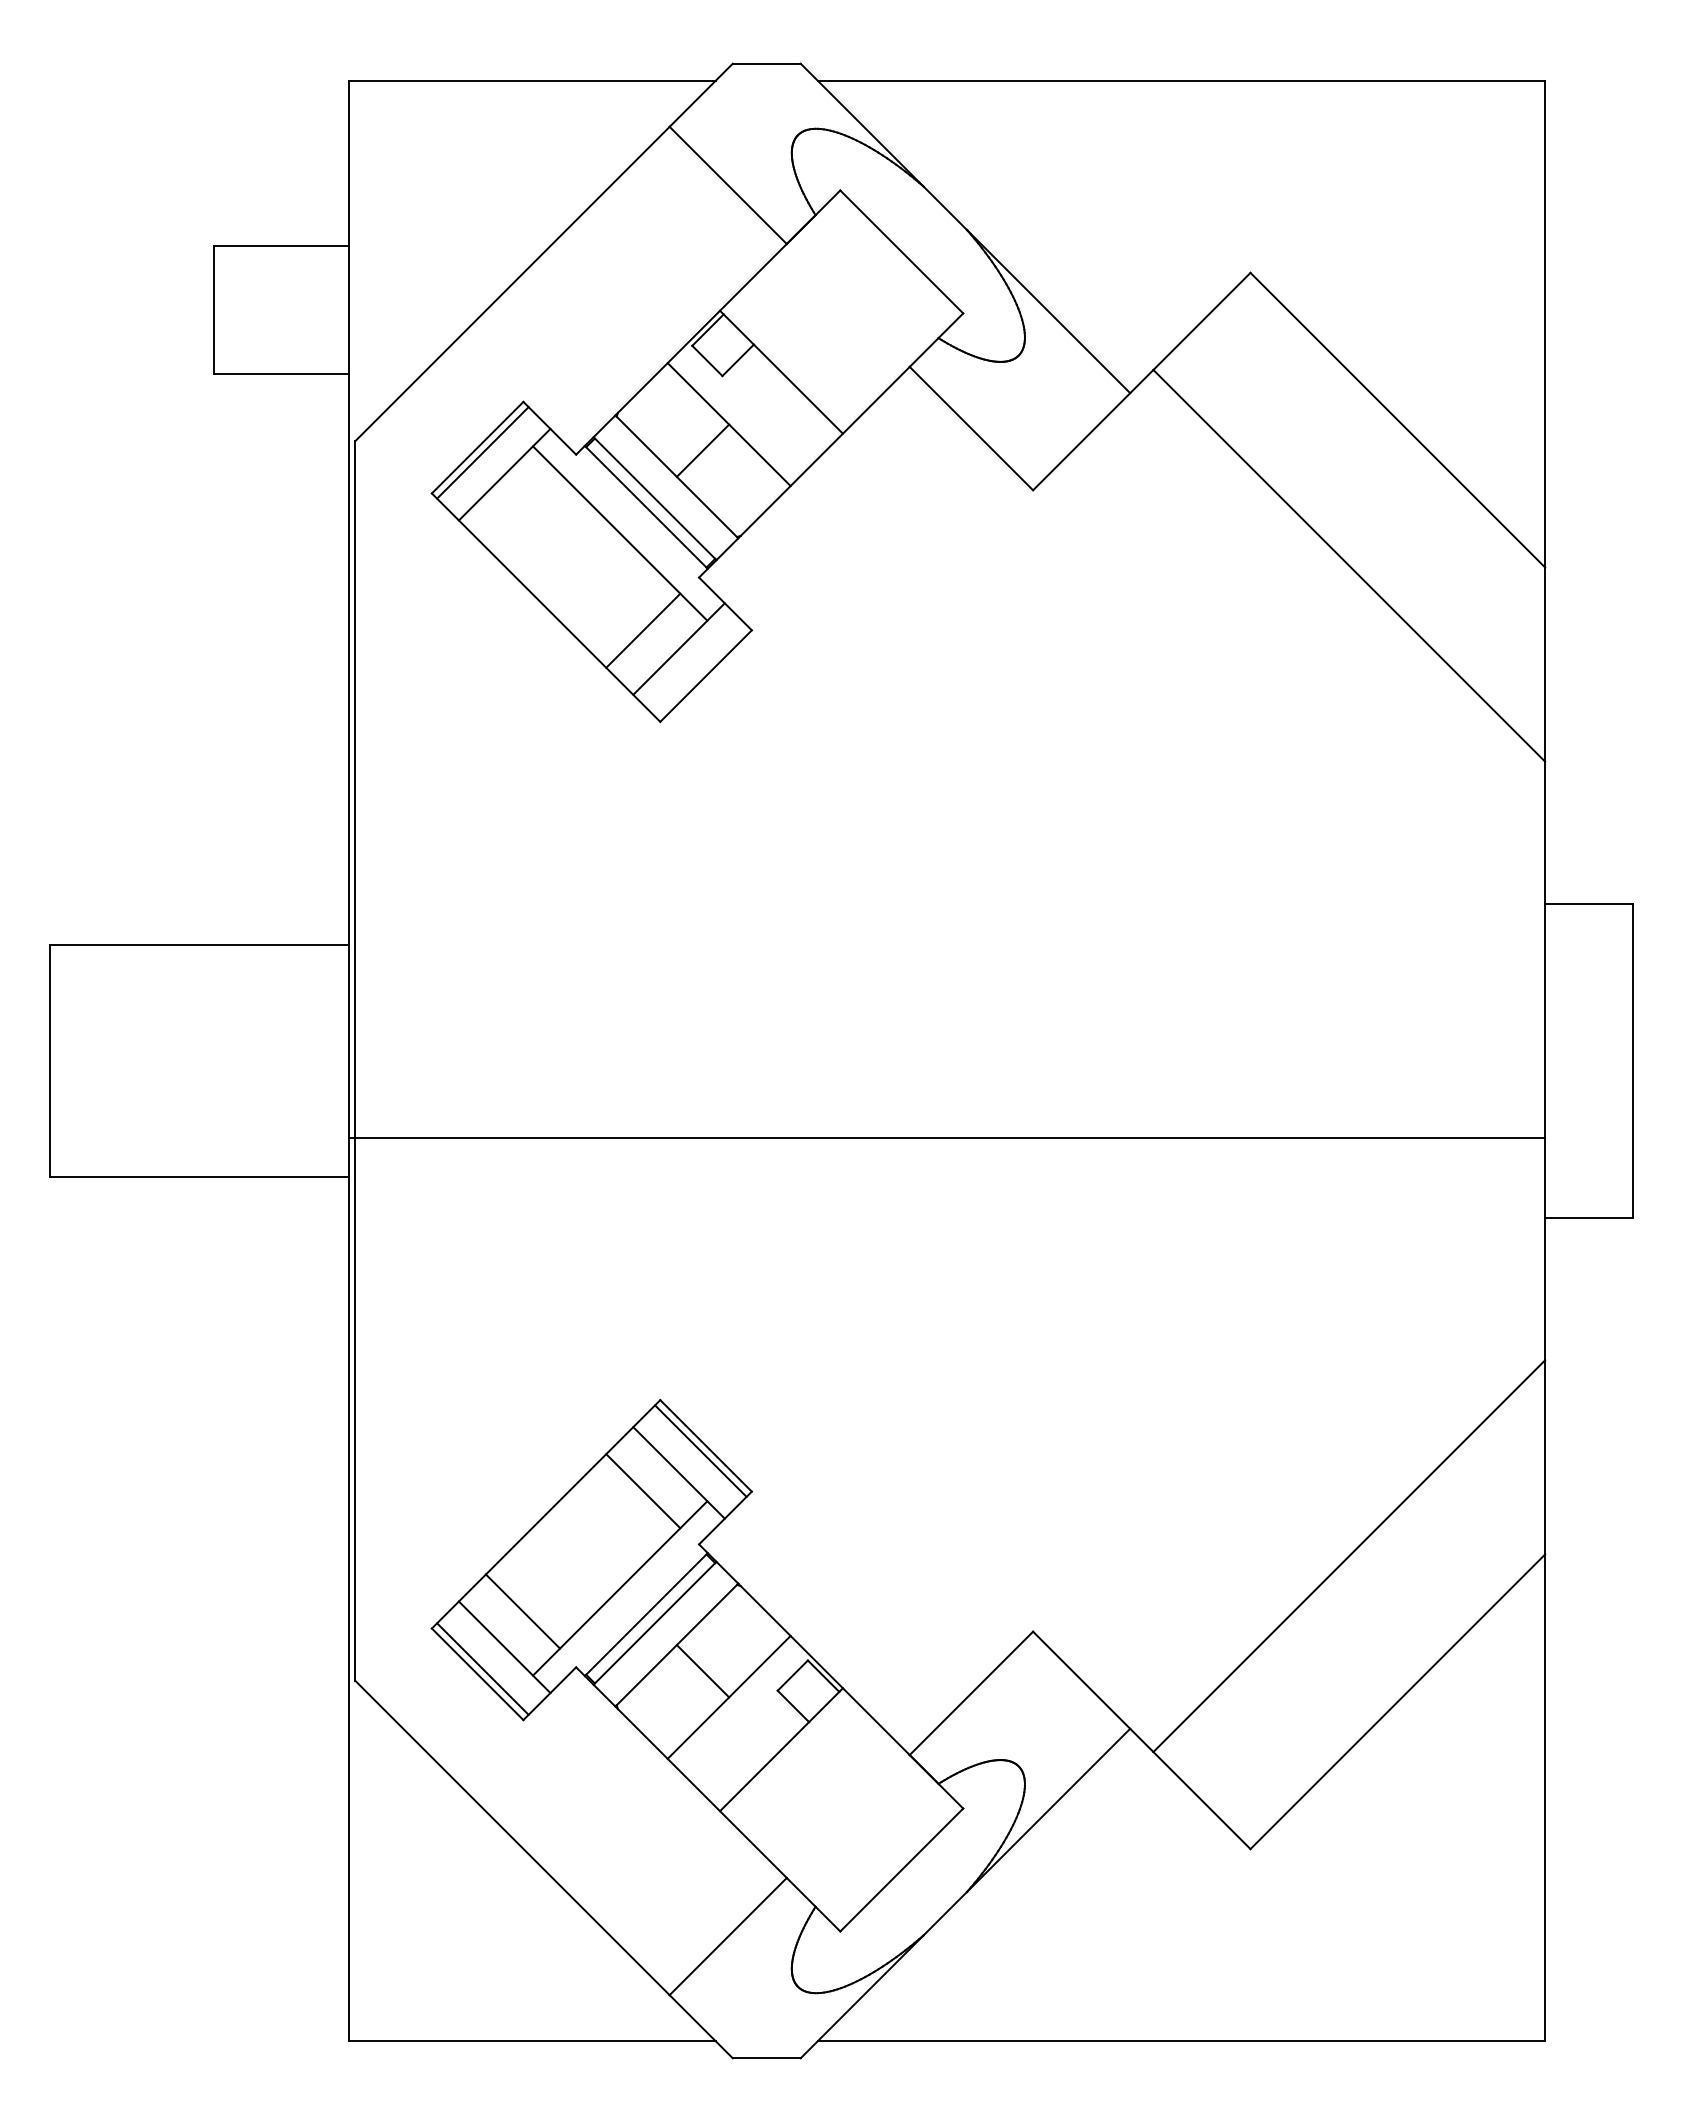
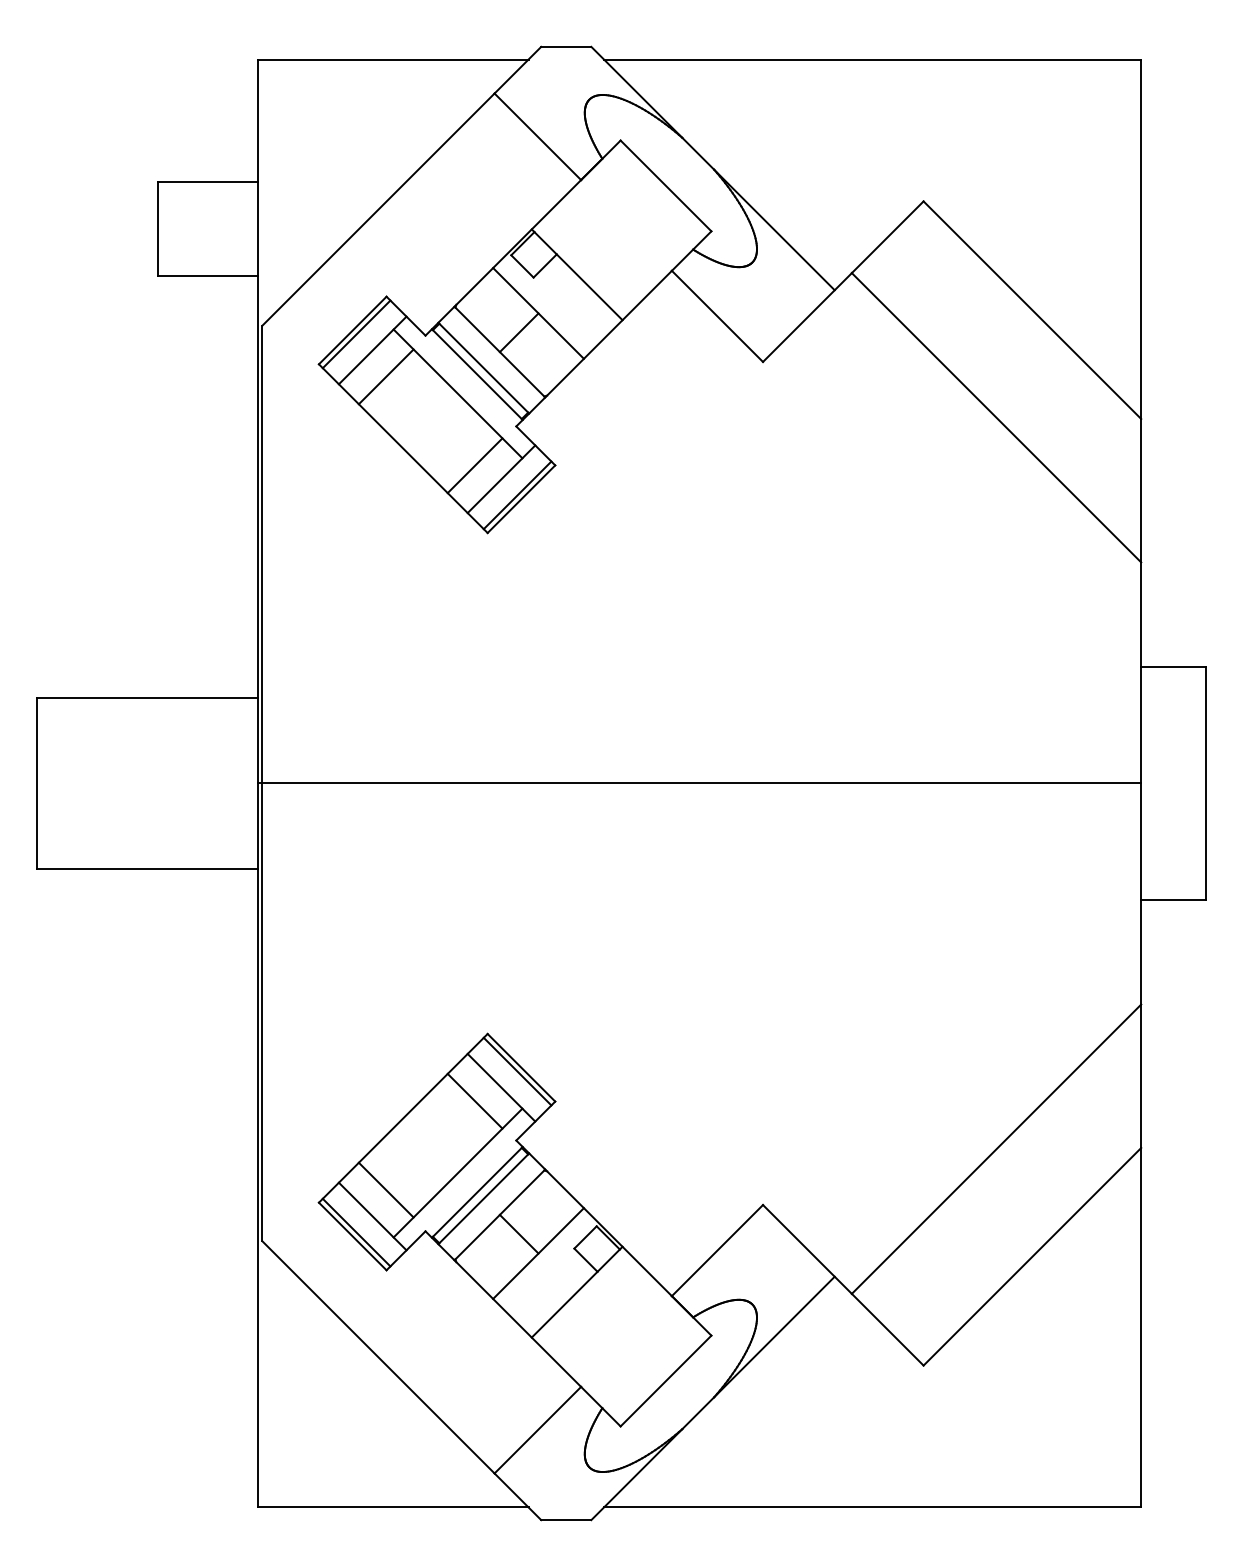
line: (522, 510) -> (385, 376), added
line: (700, 670) -> (517, 495), added
line: (947, 1138) -> (699, 783), moved

